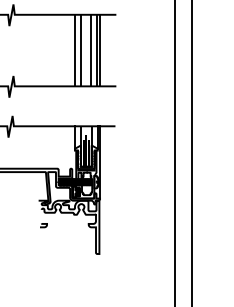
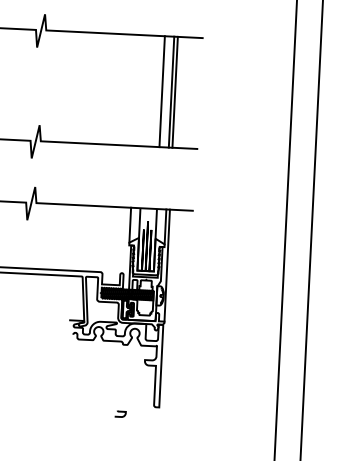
line: (74, 50) -> (136, 90), removed
line: (80, 50) -> (145, 90), removed
curve: (43, 224) -> (120, 412), moved

